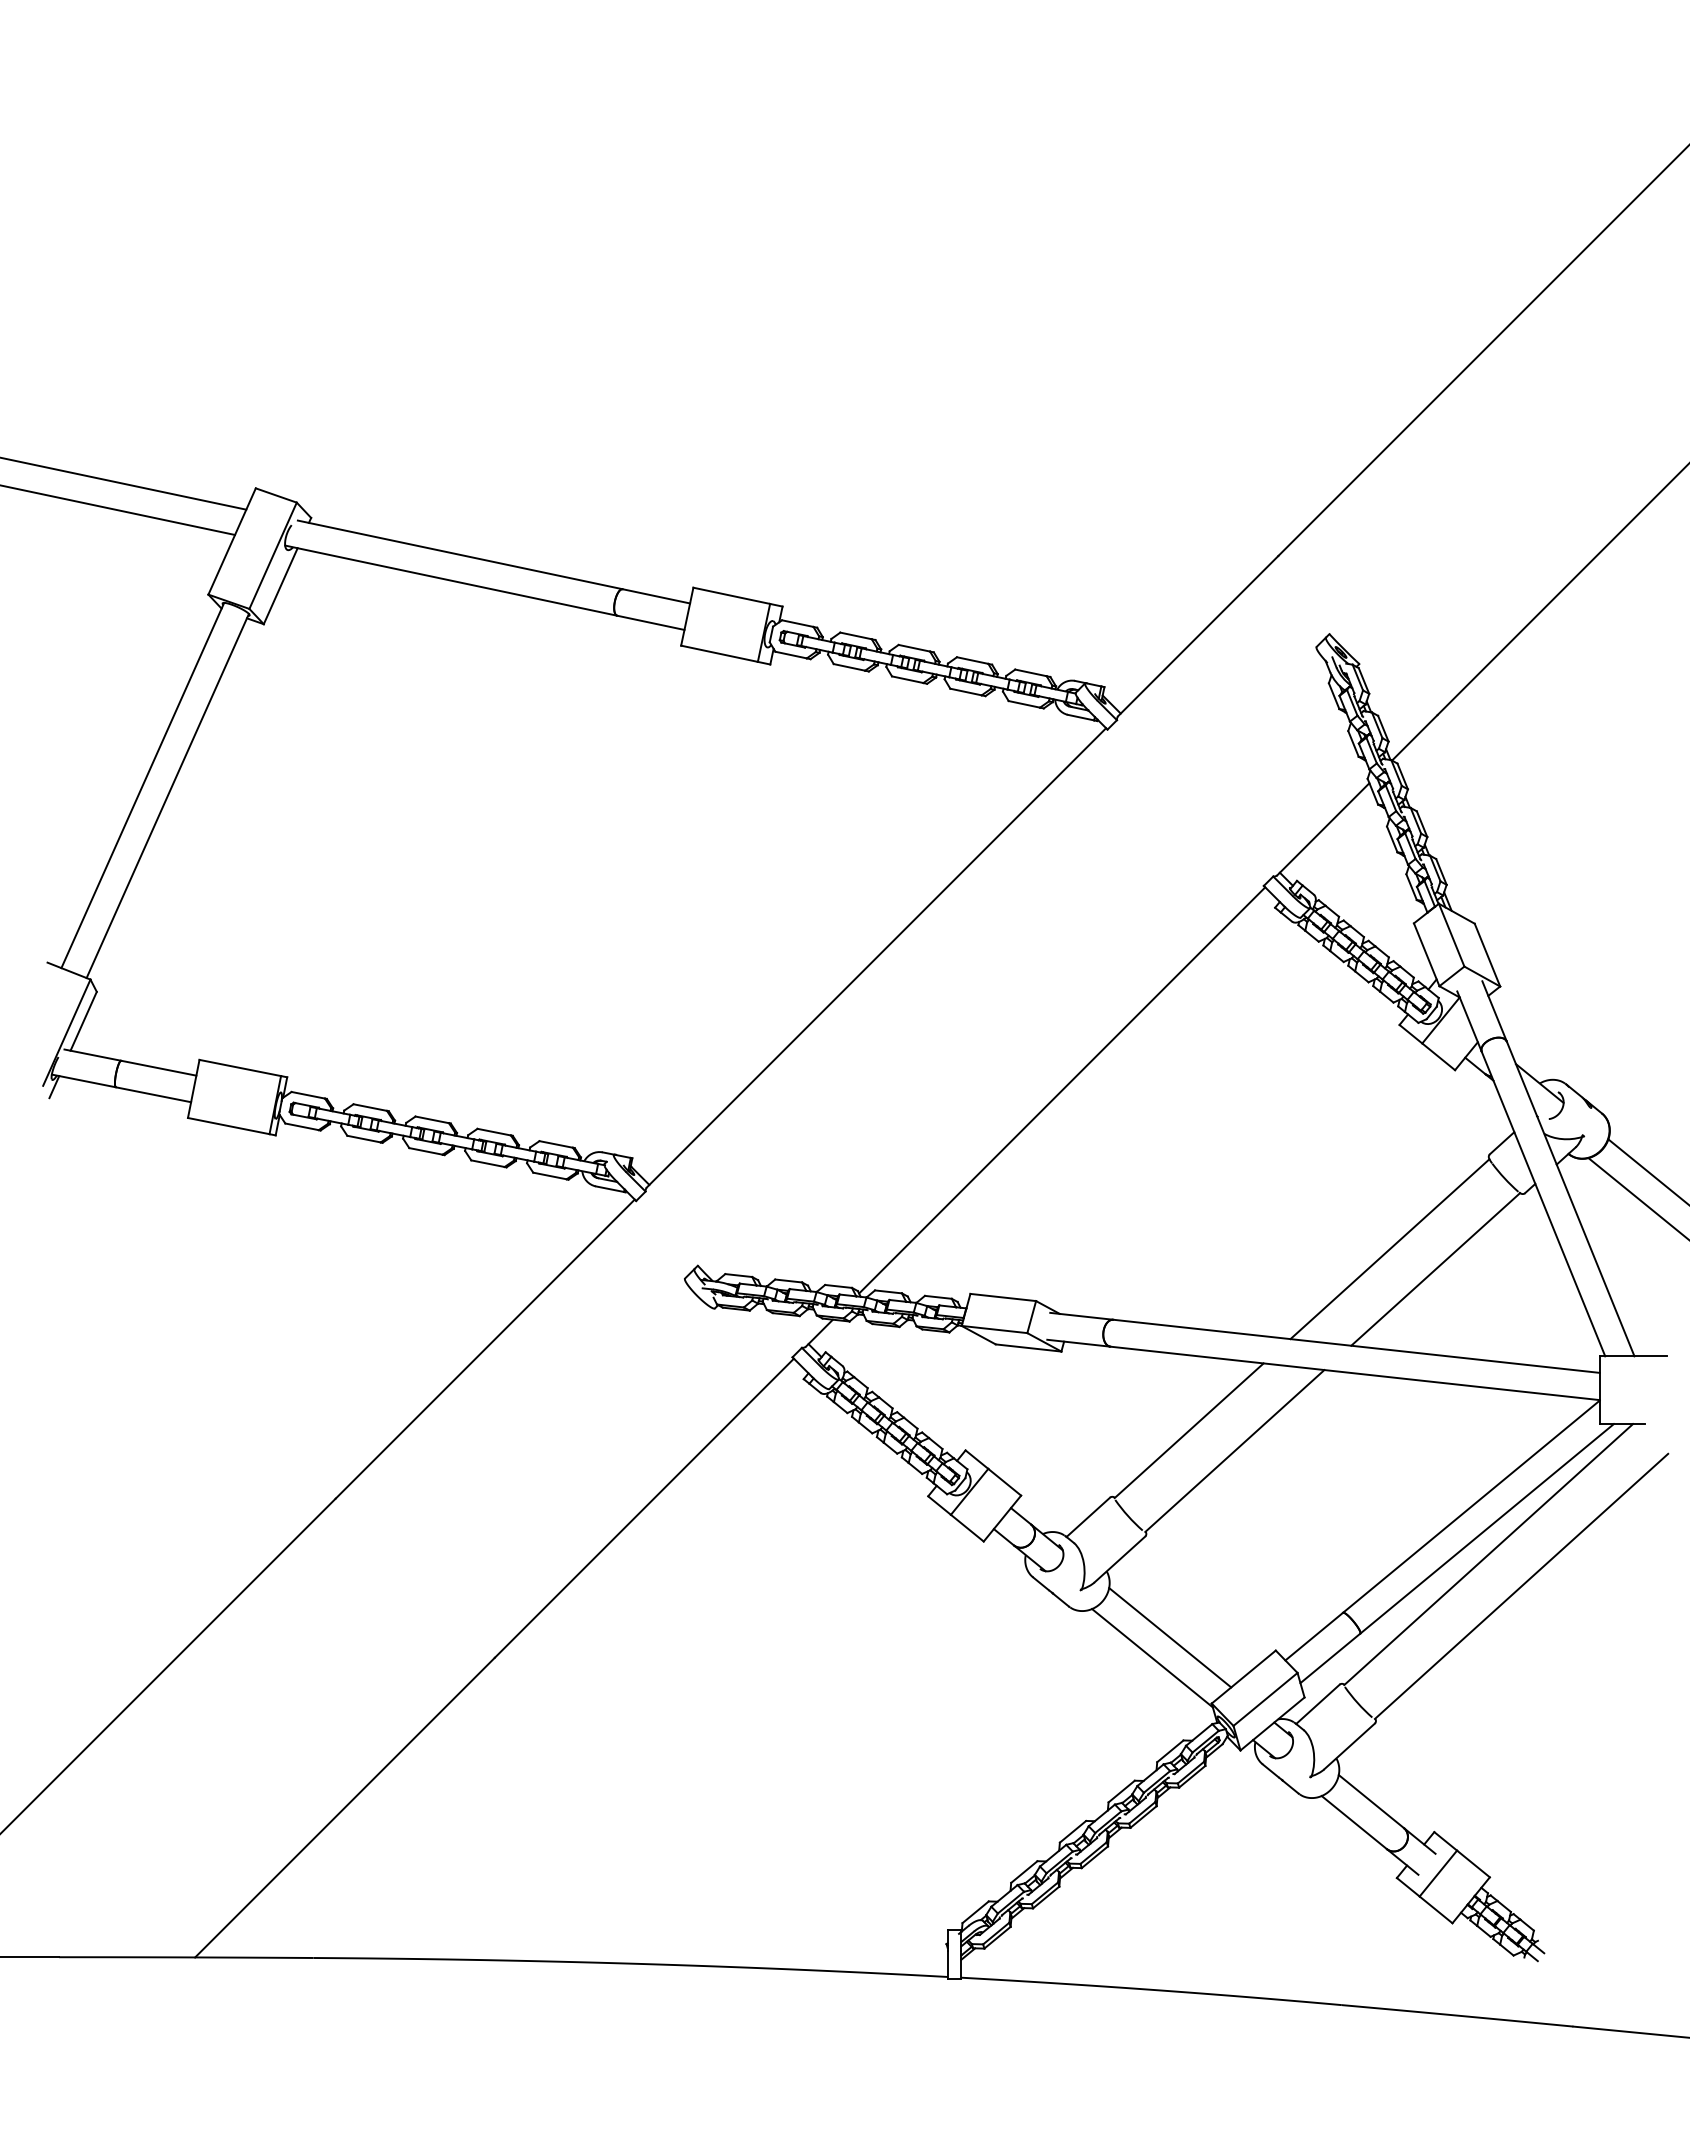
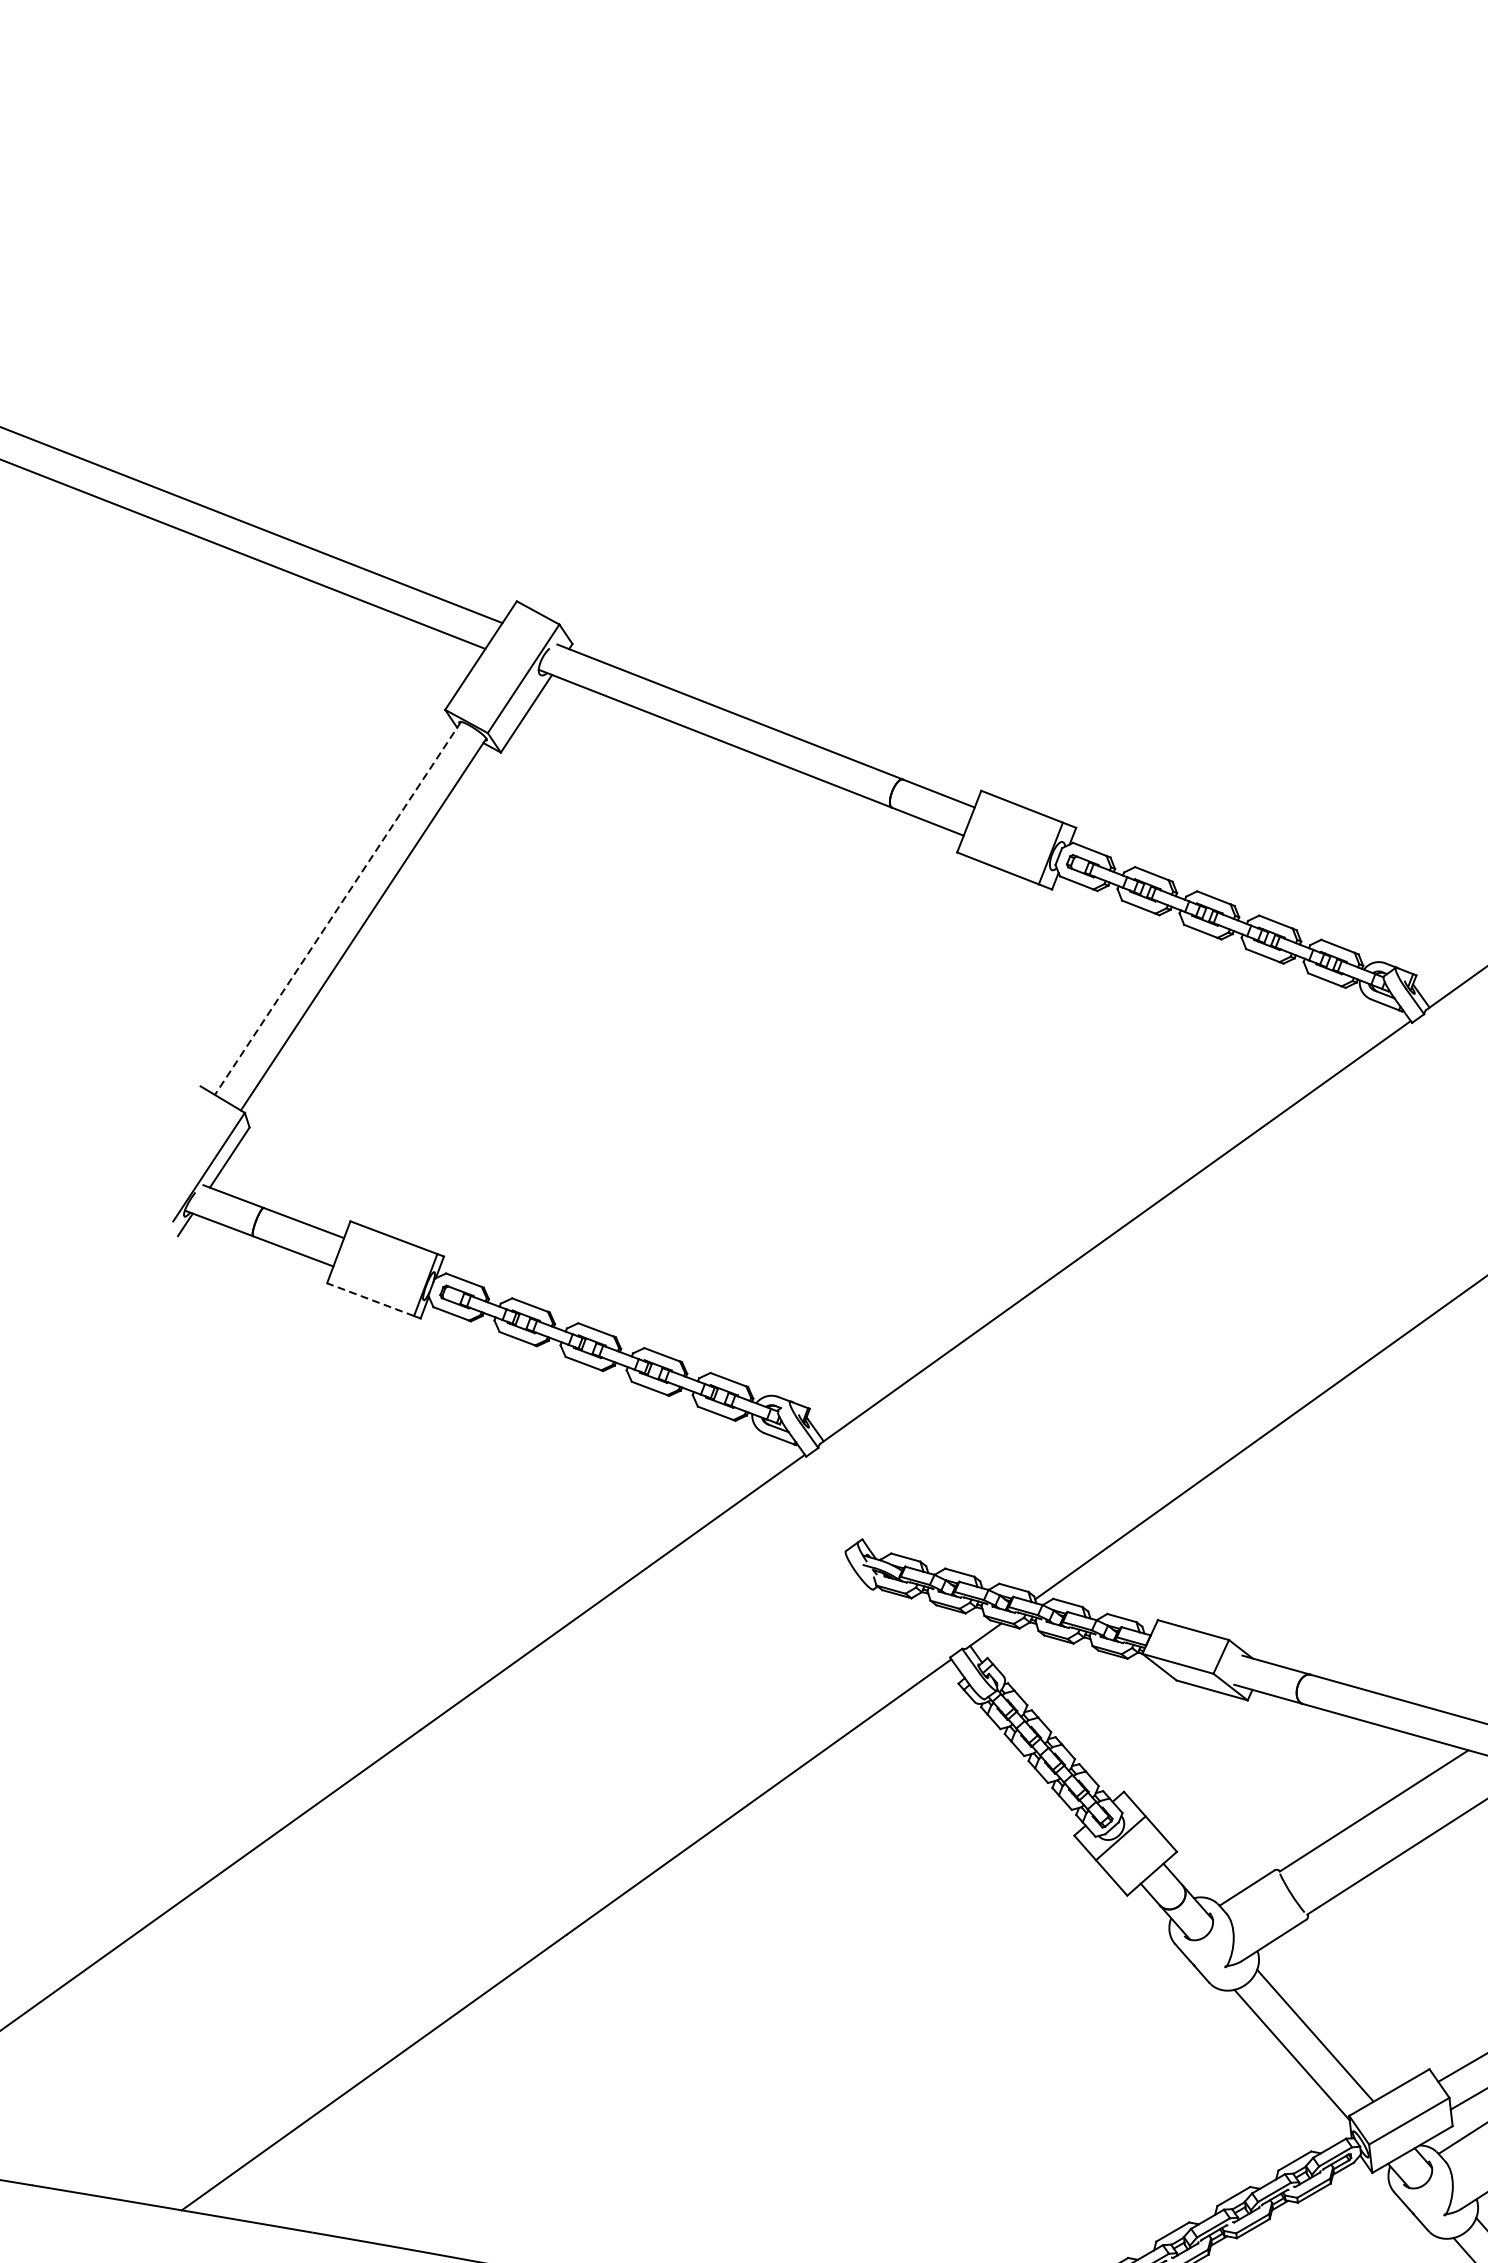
line: (142, 785) -> (337, 908), solid -> dashed
line: (228, 1126) -> (370, 1300), solid -> dashed

